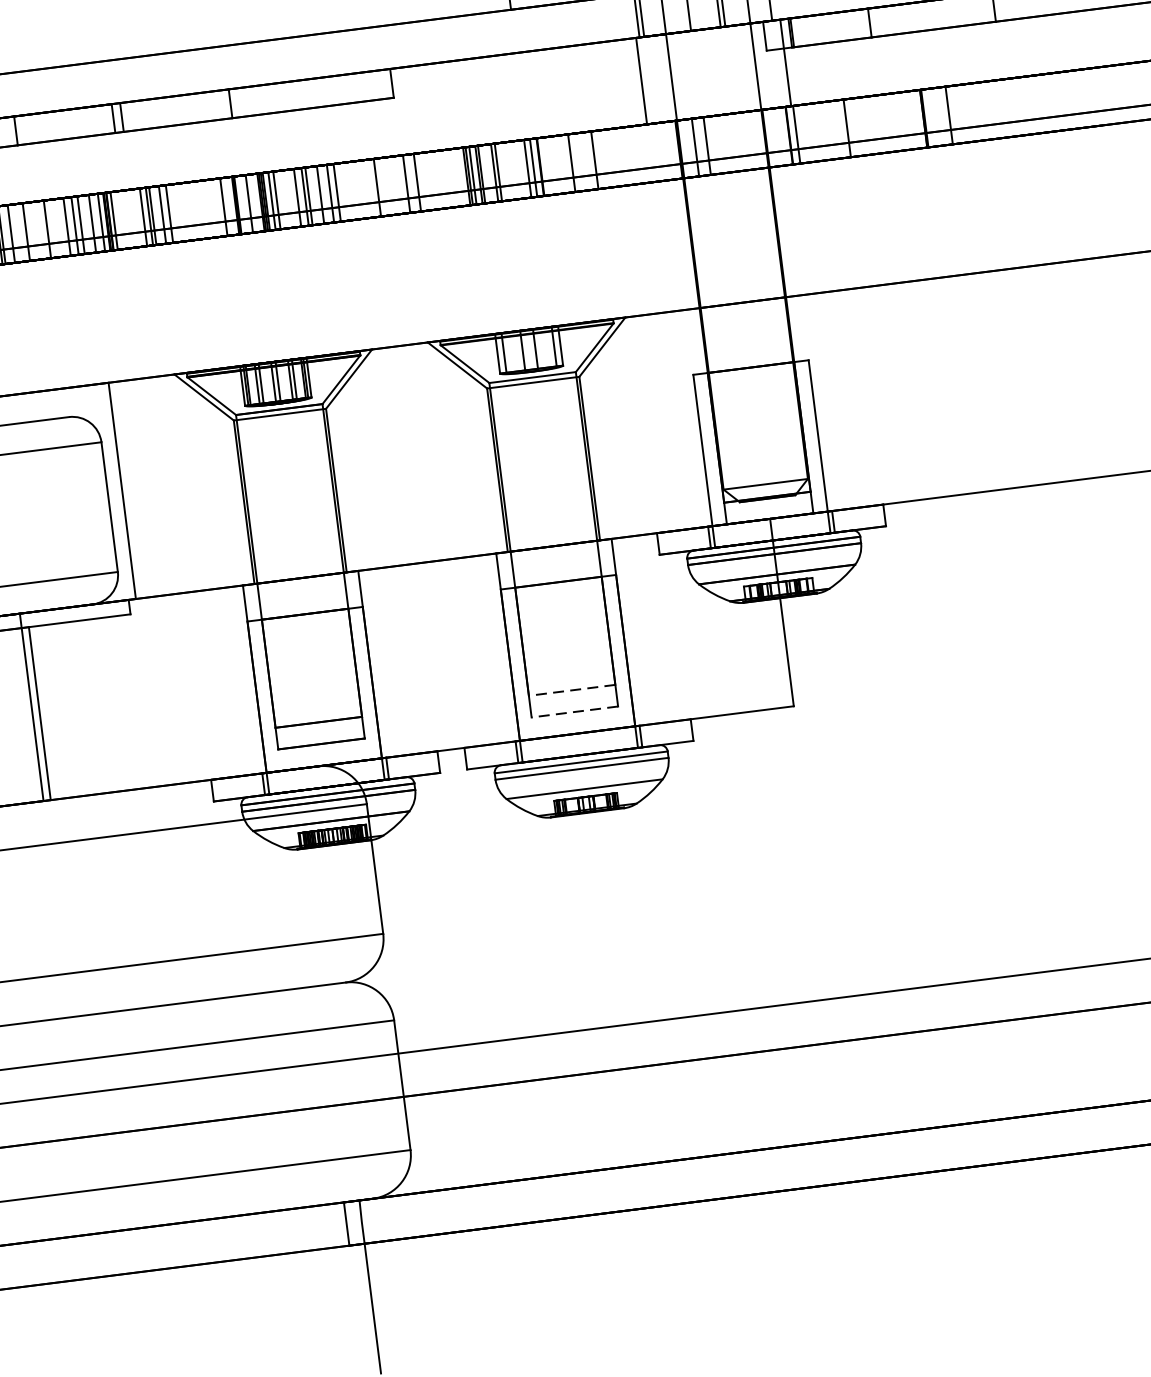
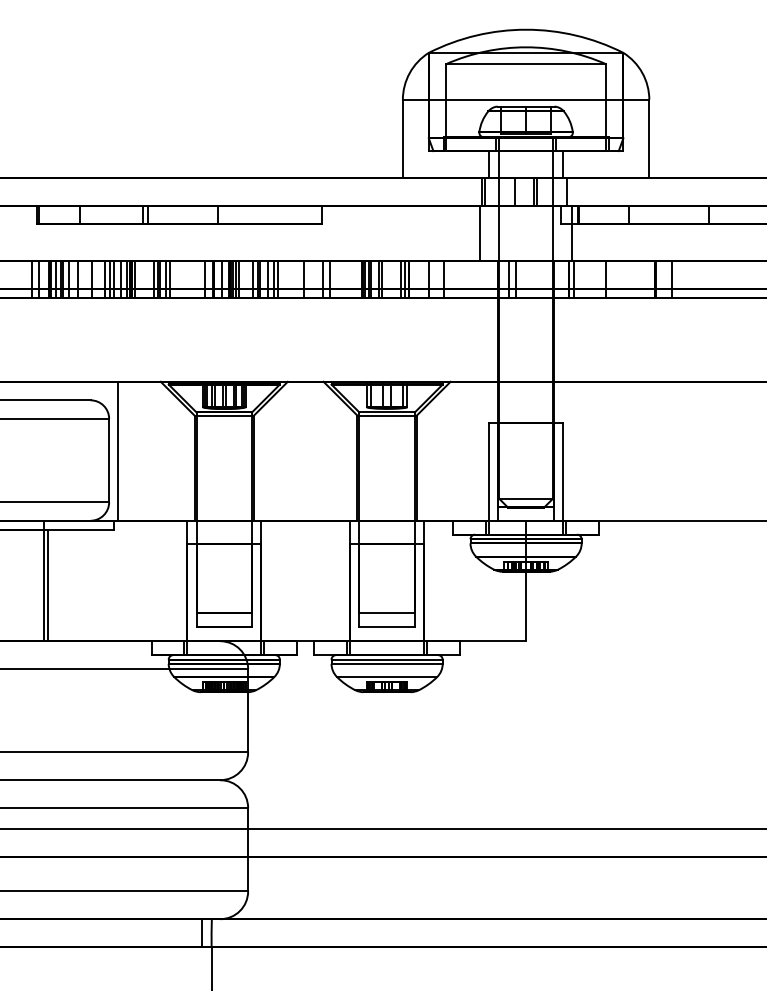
line: (572, 690) -> (387, 613), dashed -> solid
line: (575, 712) -> (387, 627), dashed -> solid

